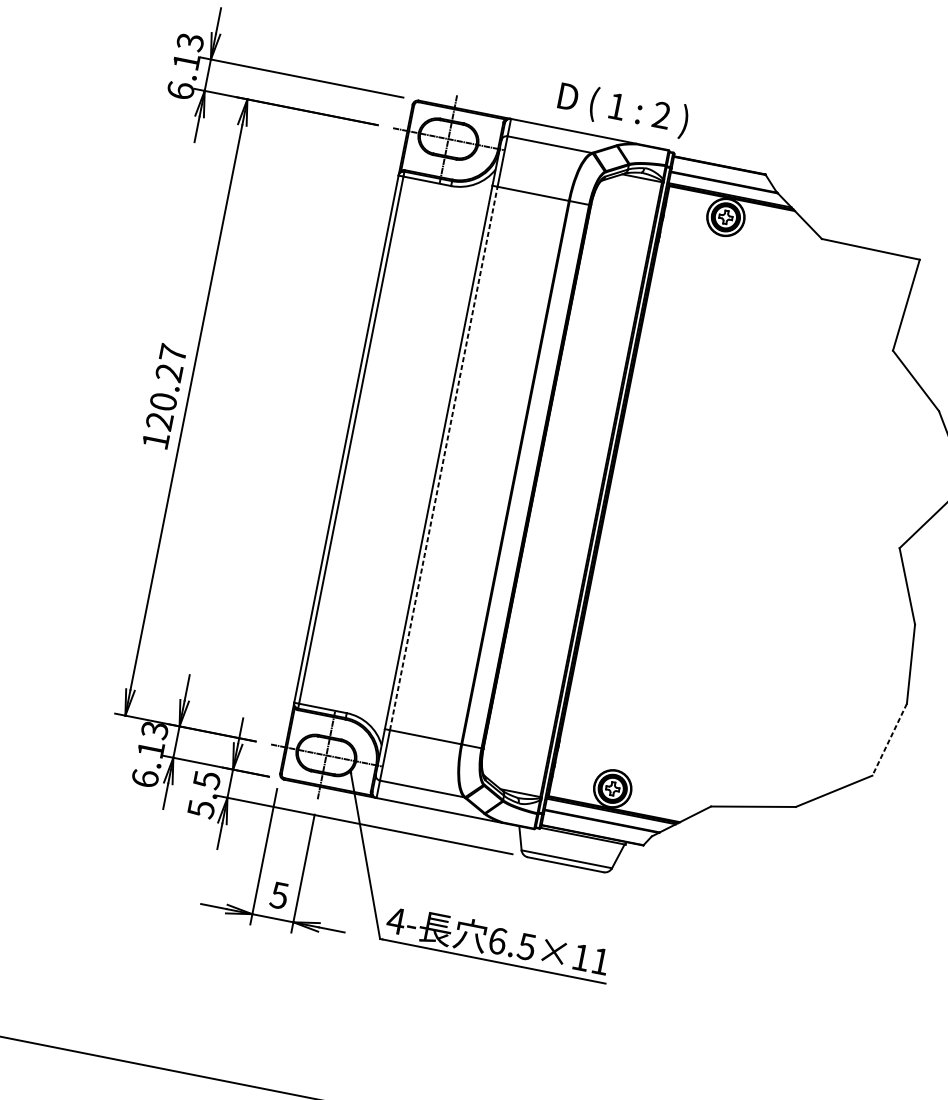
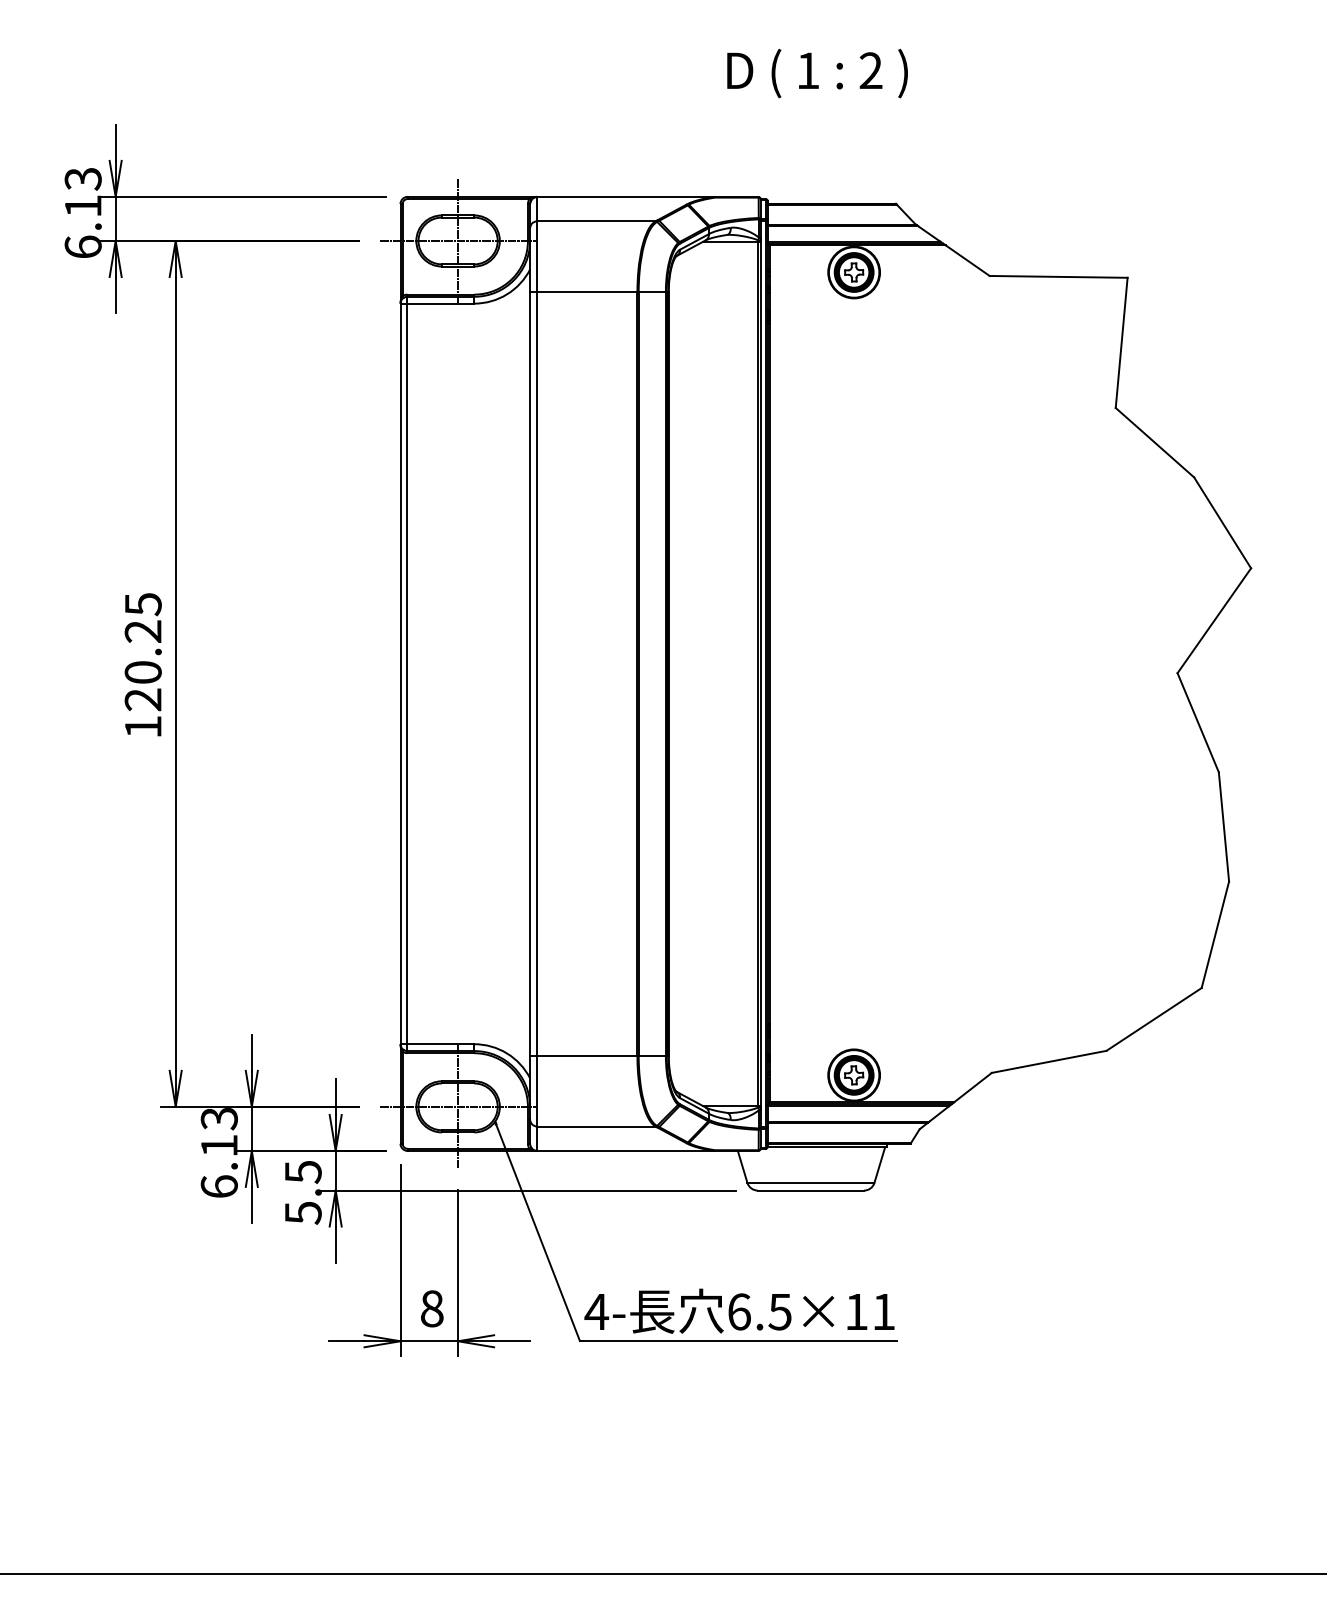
text: (623, 109) -> (817, 73), moved
text: (173, 353) -> (143, 604), 120.27 -> 120.25
line: (444, 458) -> (537, 673), dashed -> solid
line: (889, 739) -> (1215, 934), dashed -> solid
text: (279, 895) -> (431, 1308), 5 -> 8

